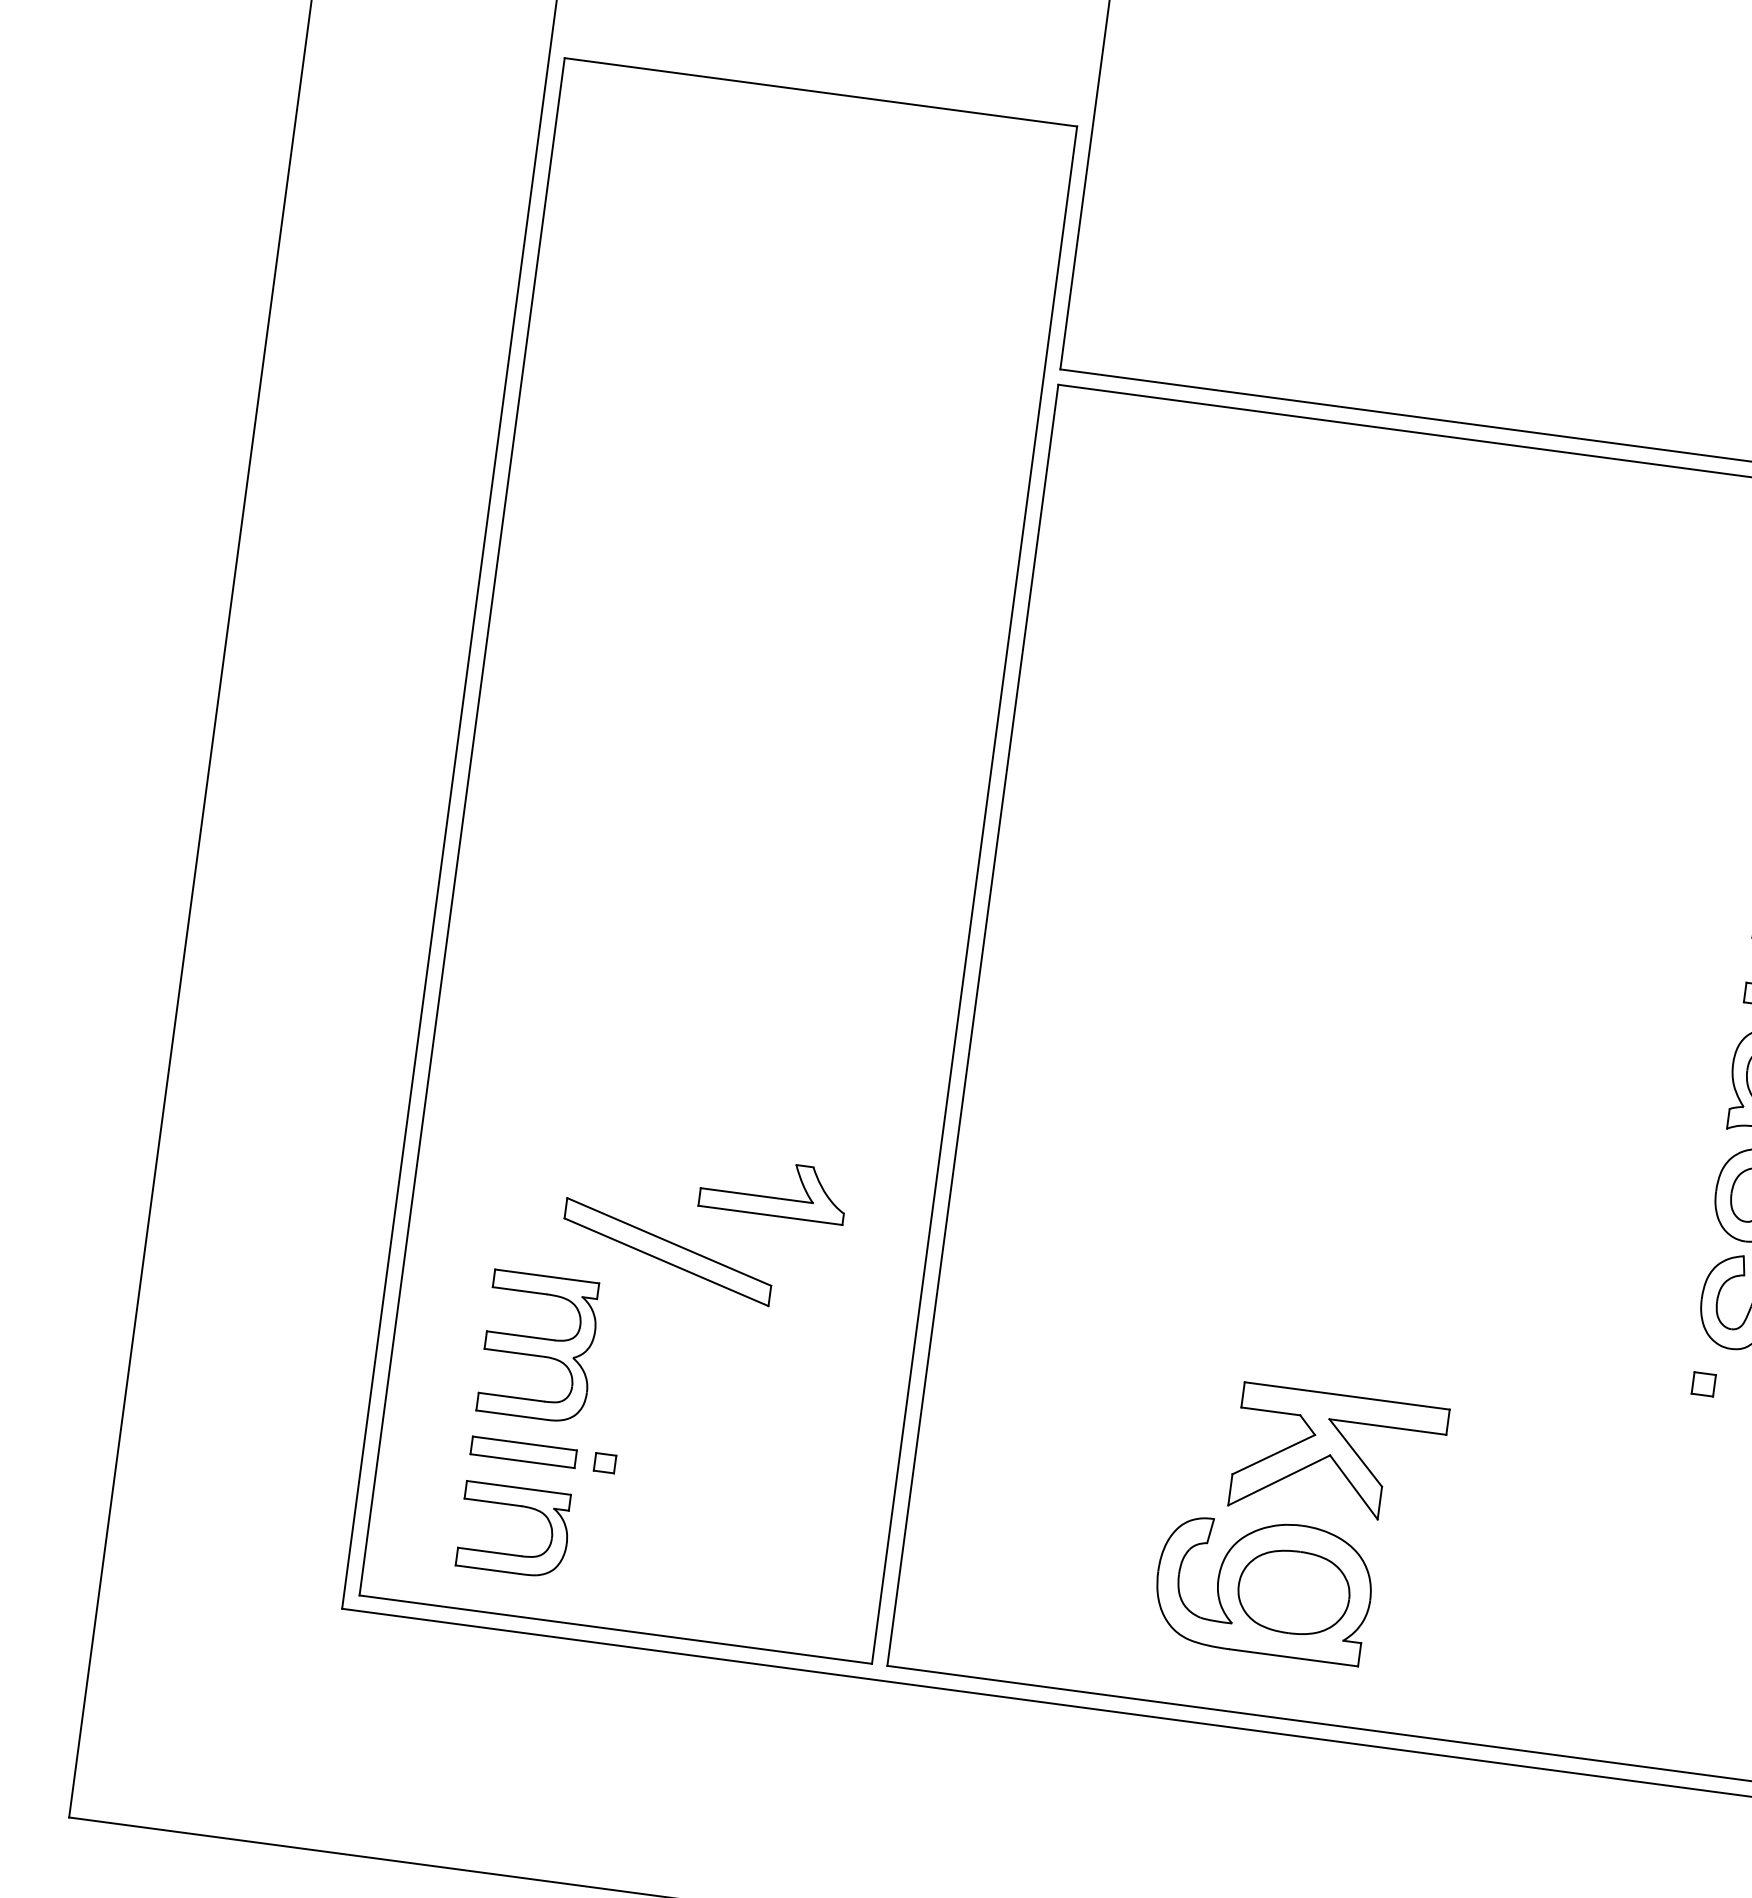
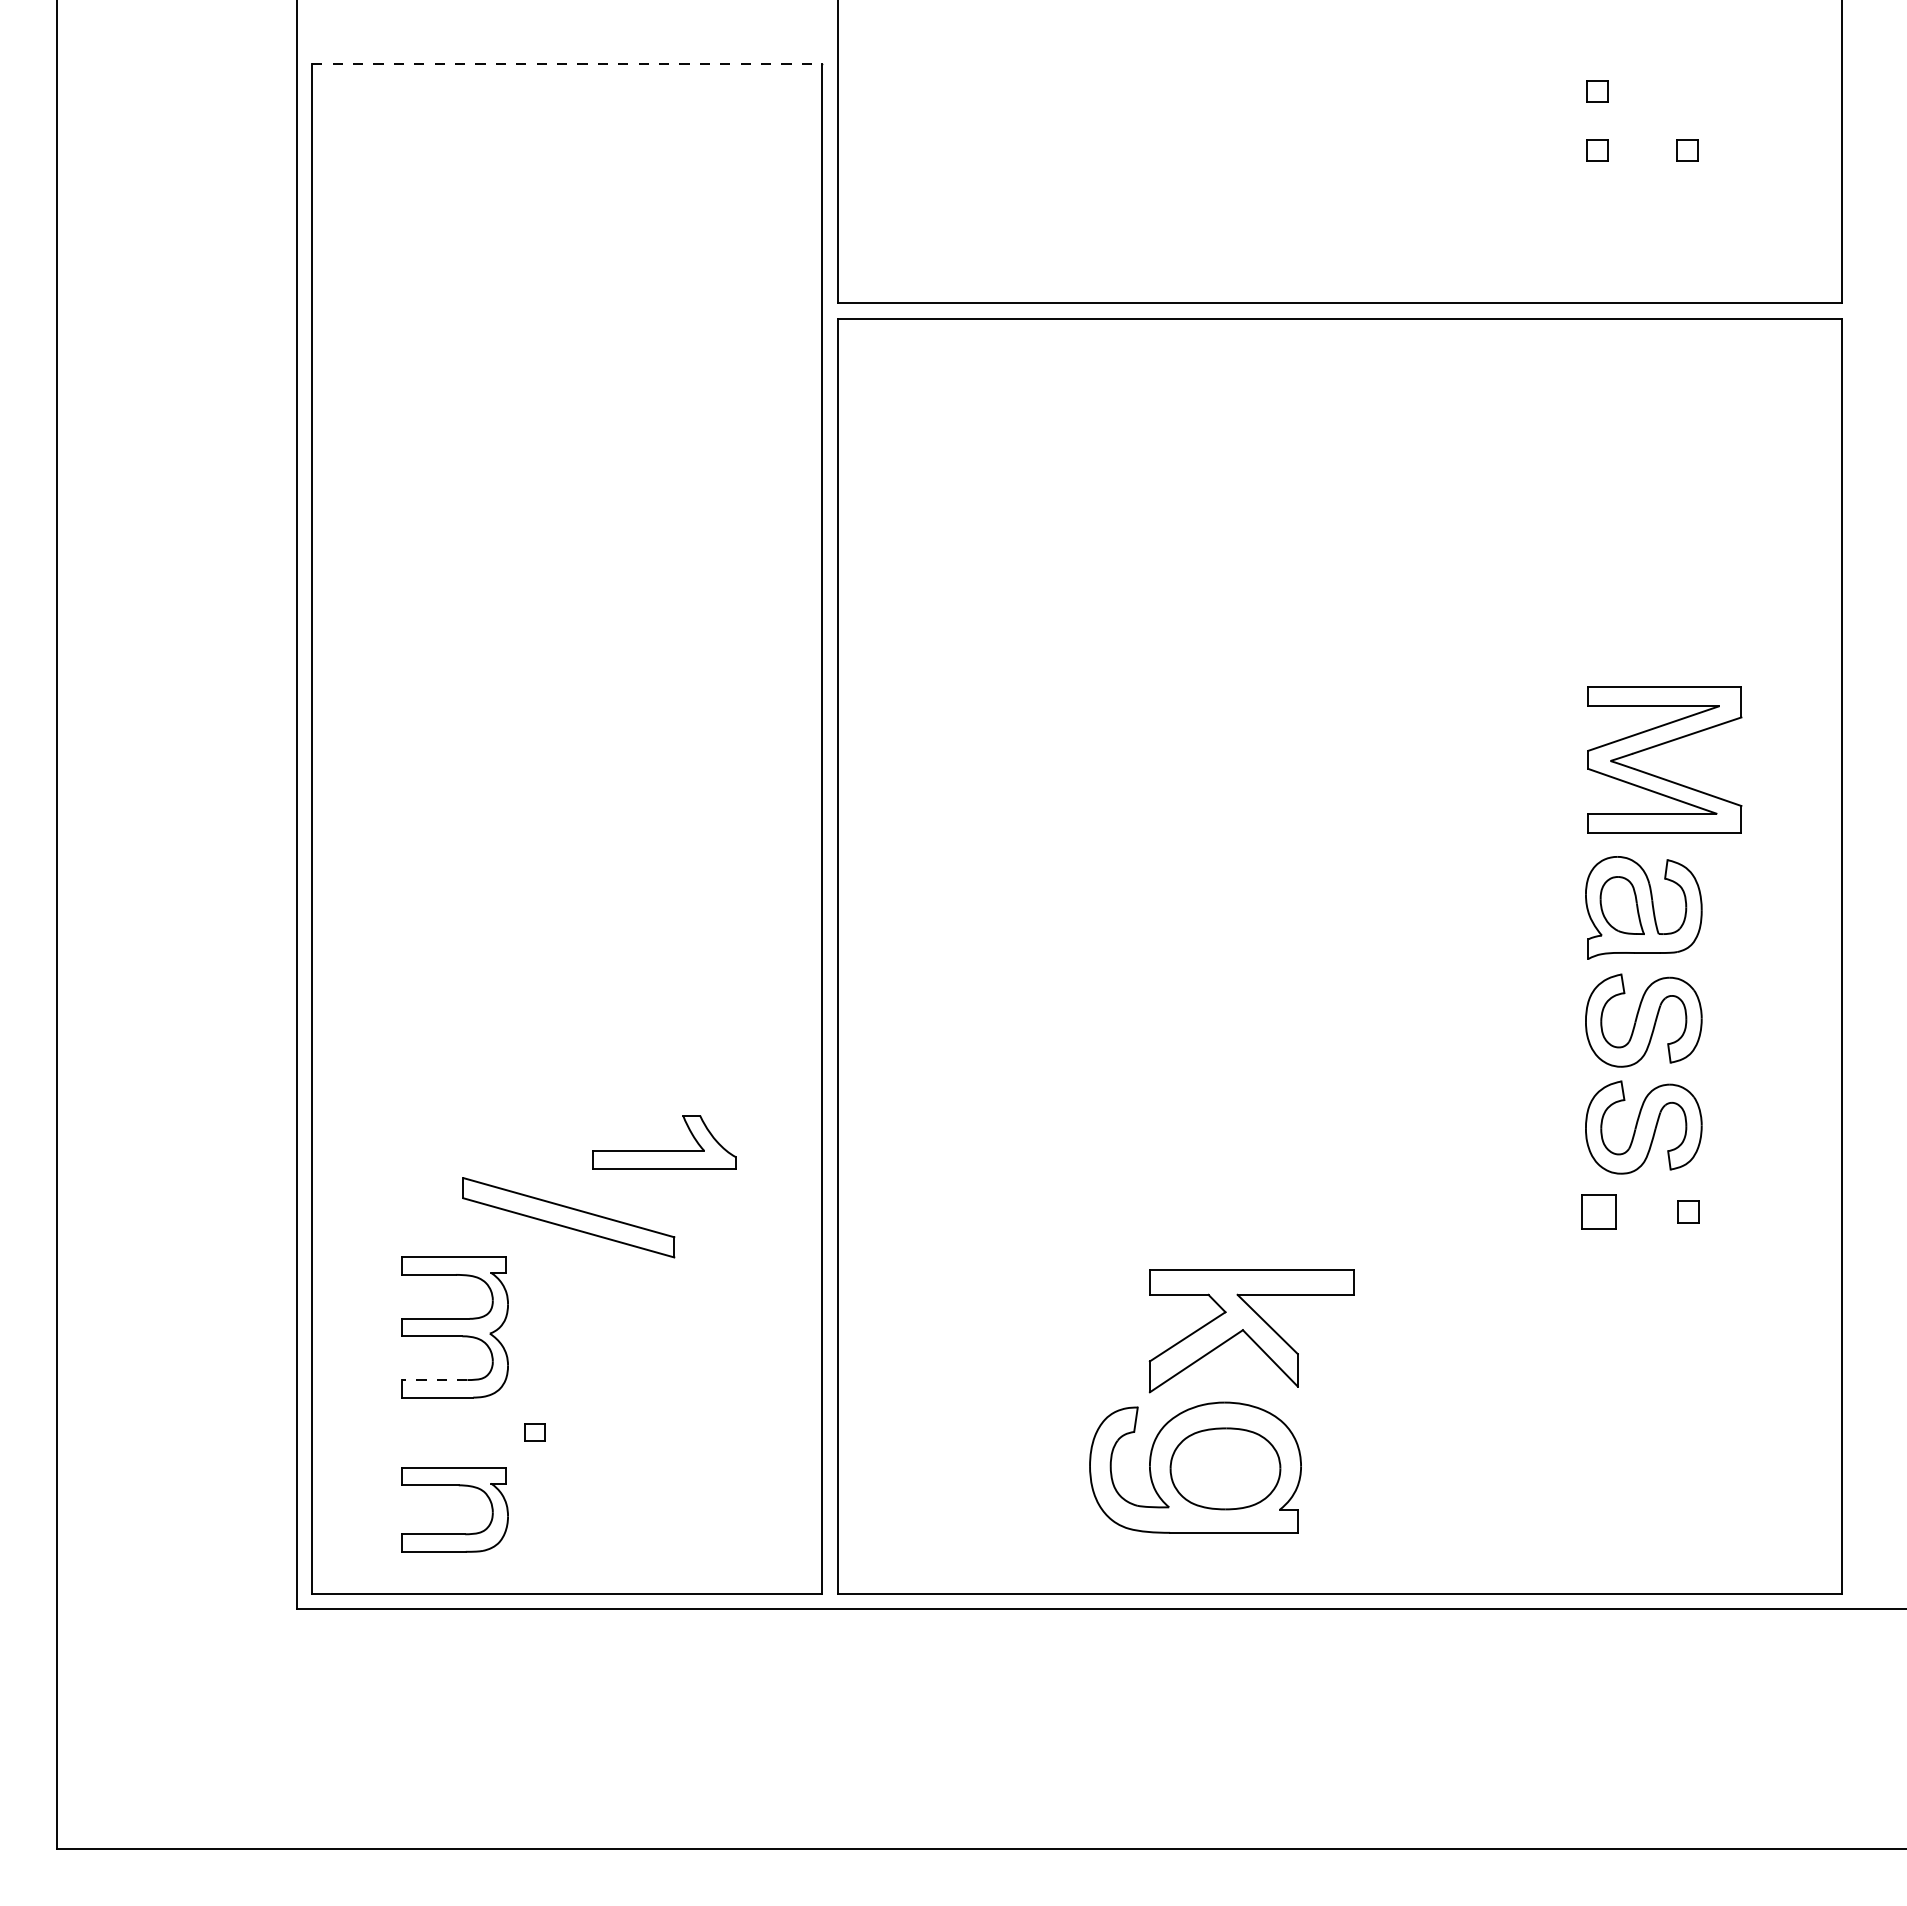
line: (821, 92) -> (567, 63), solid -> dashed
part: (1703, 1383) -> (1598, 1211), size x1.6
line: (511, 1397) -> (434, 1380), solid -> dashed
part: (523, 1452) -> (453, 1432), removed

